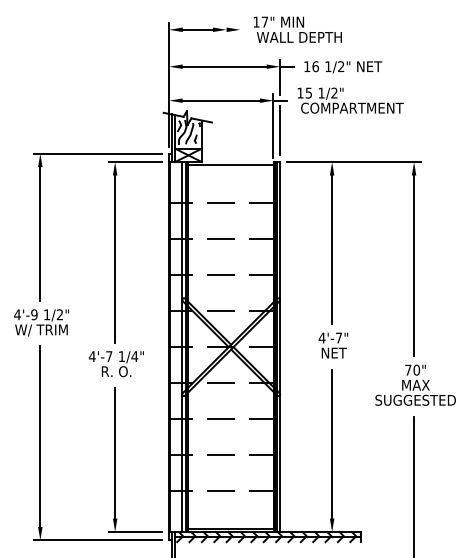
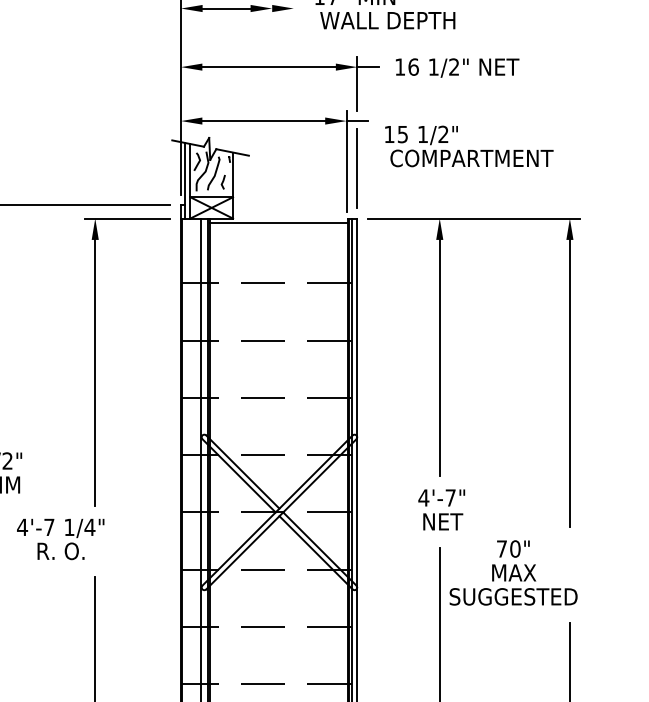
text: (350, 100) -> (468, 146), moved
text: (115, 364) -> (59, 539), moved
text: (415, 384) -> (513, 571), moved

